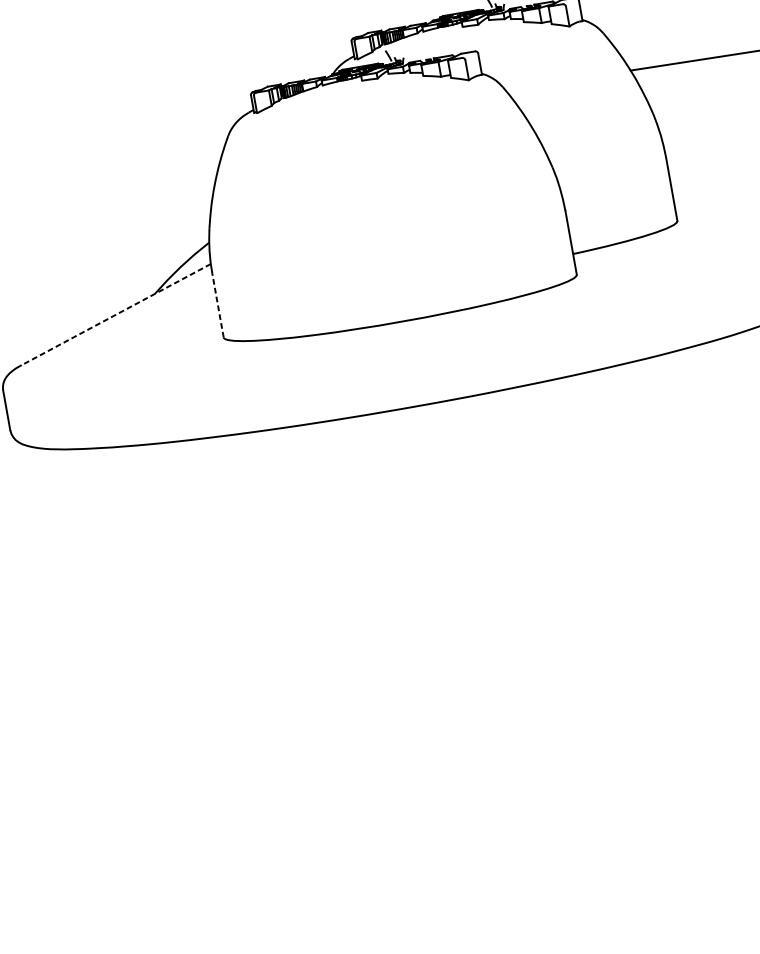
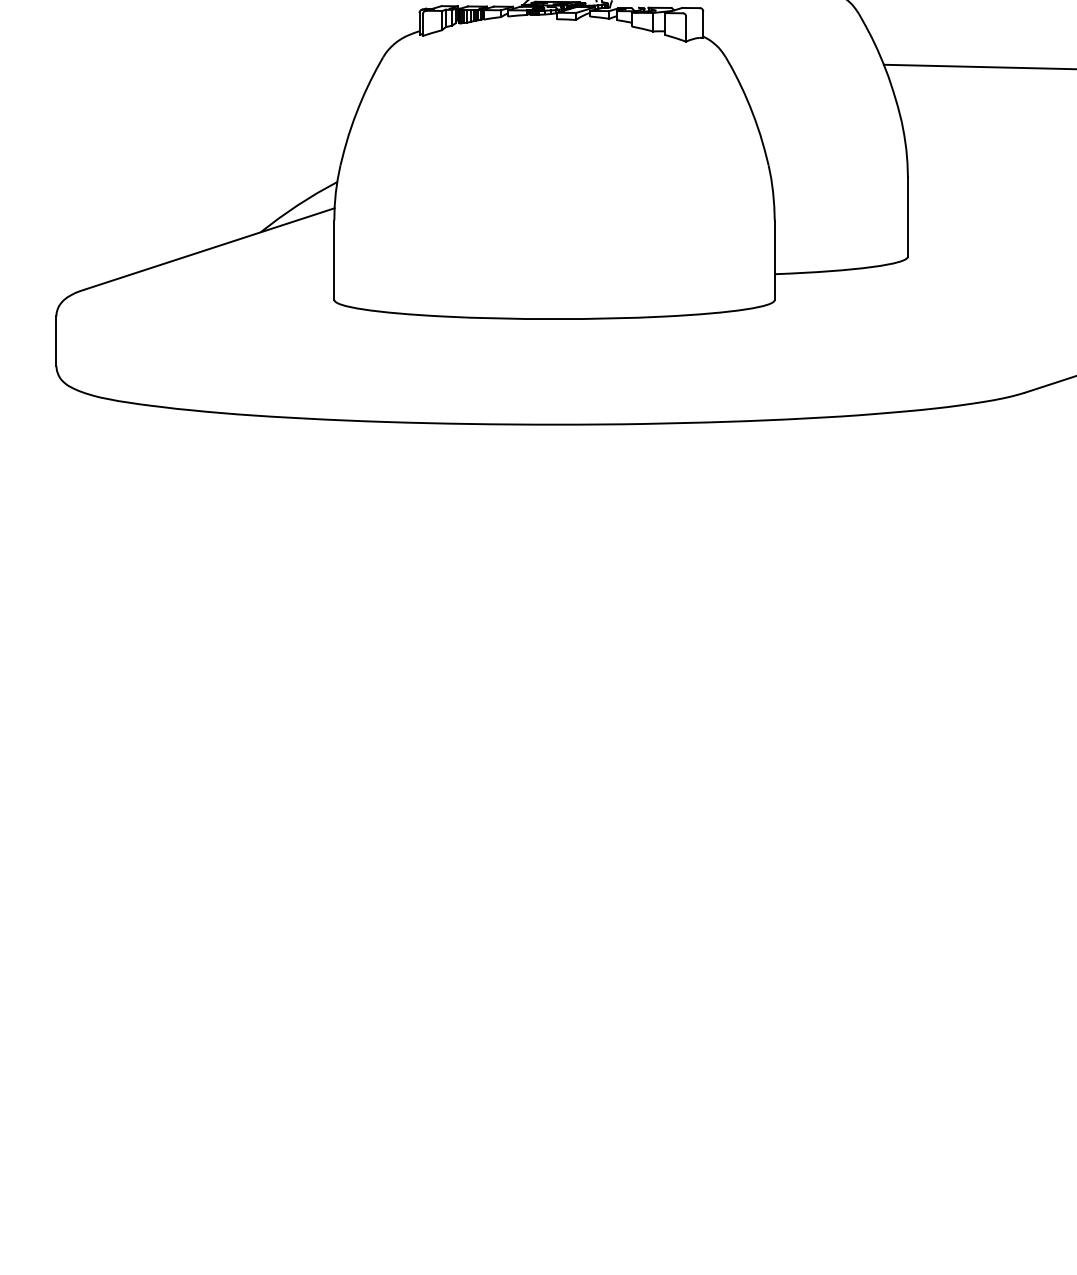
line: (218, 305) -> (334, 260), dashed -> solid
line: (116, 314) -> (209, 249), dashed -> solid

